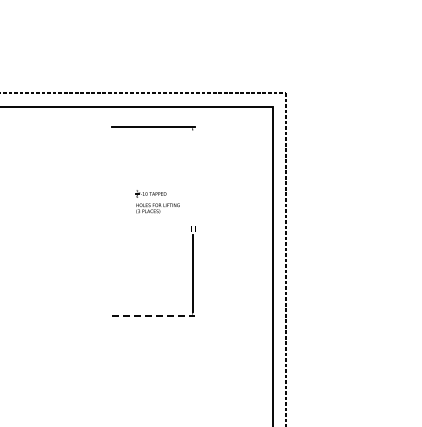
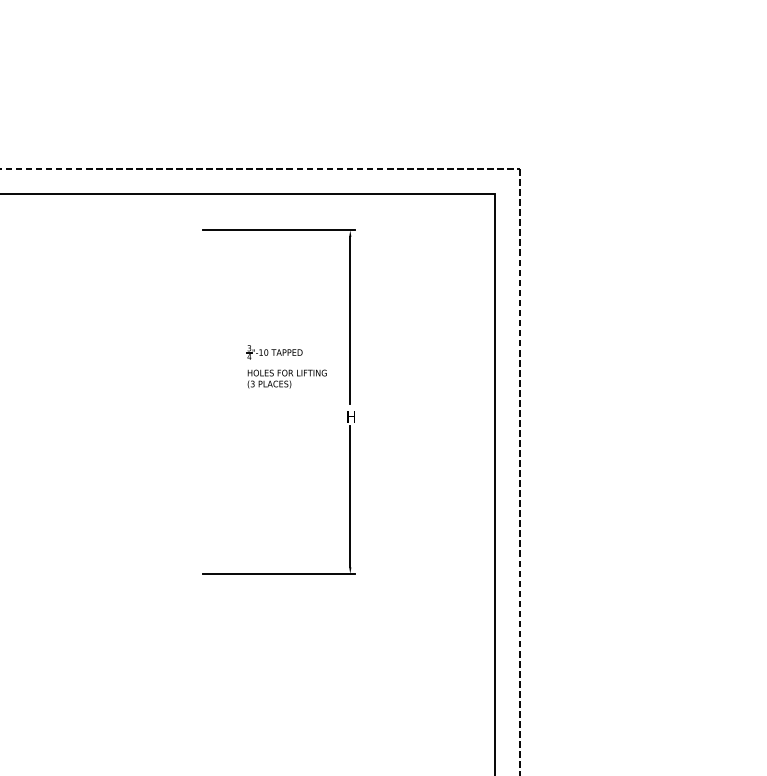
line: (192, 176) -> (349, 320), added
line: (153, 315) -> (278, 573), dashed -> solid

